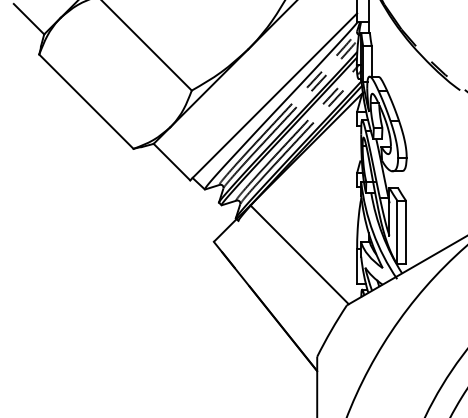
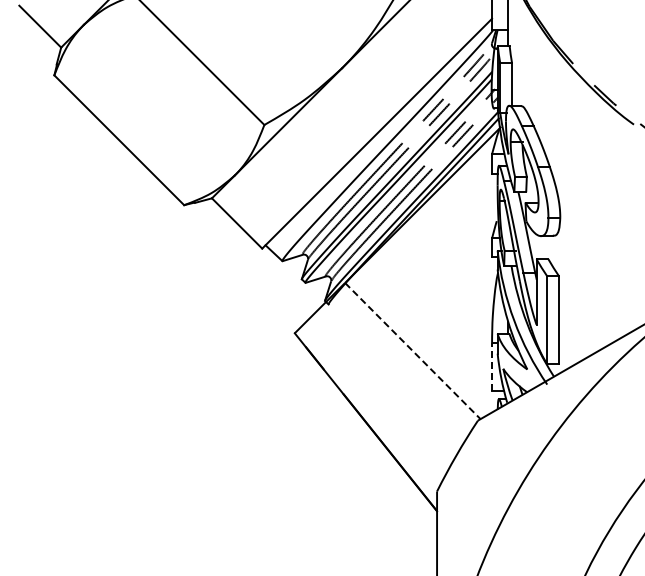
line: (300, 255) -> (413, 351), solid -> dashed
line: (357, 266) -> (492, 367), solid -> dashed

